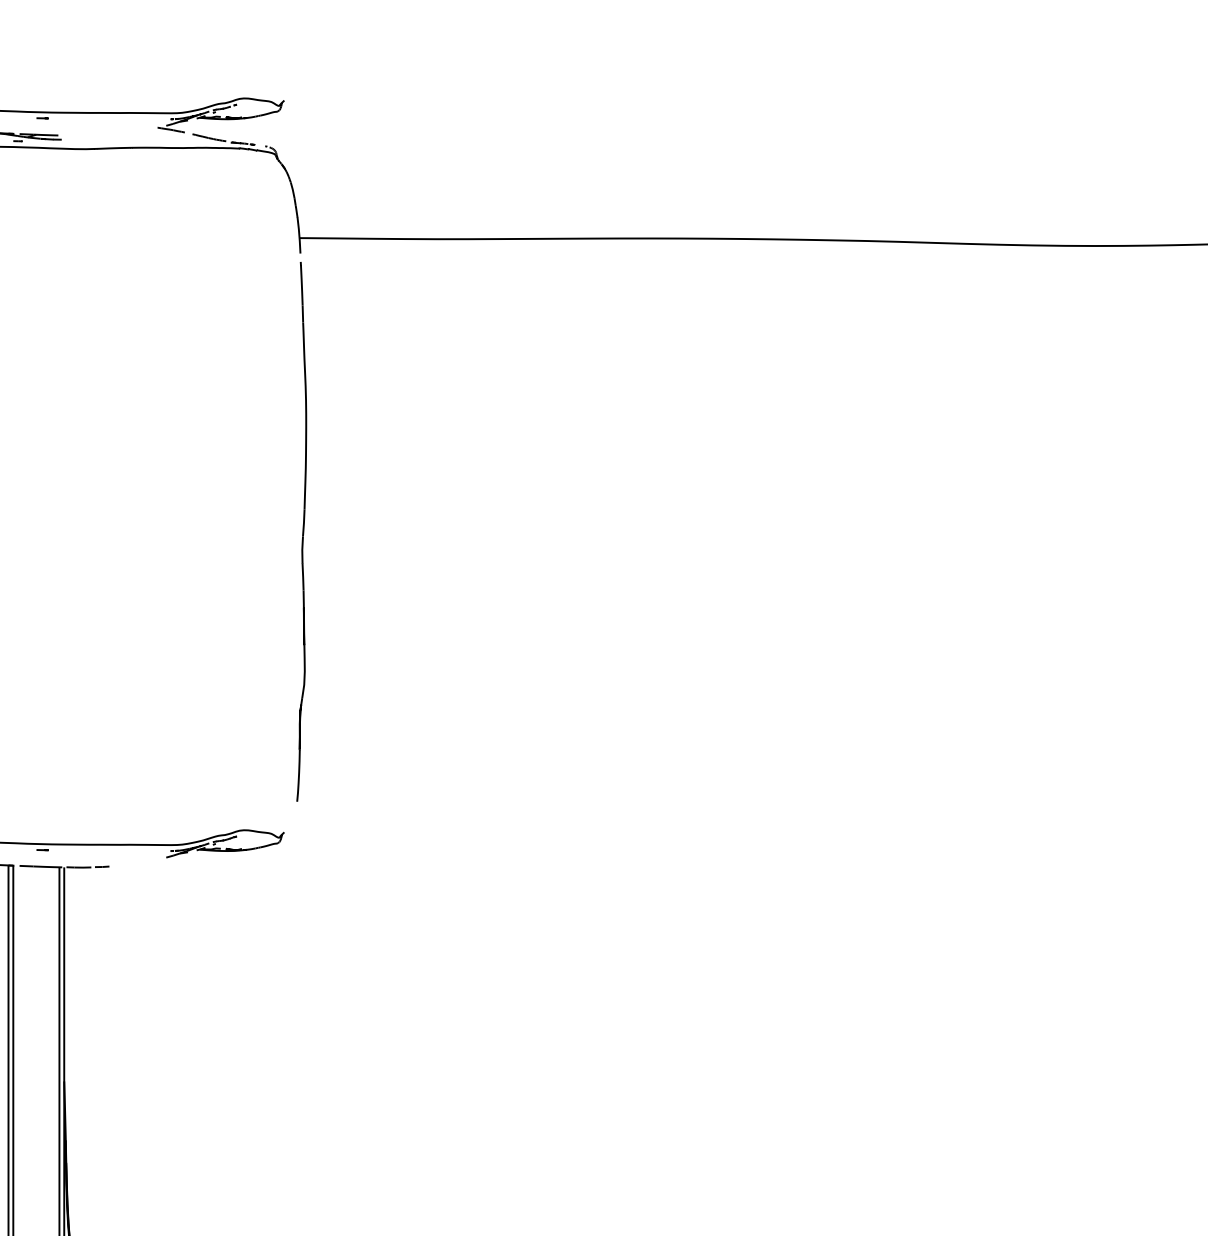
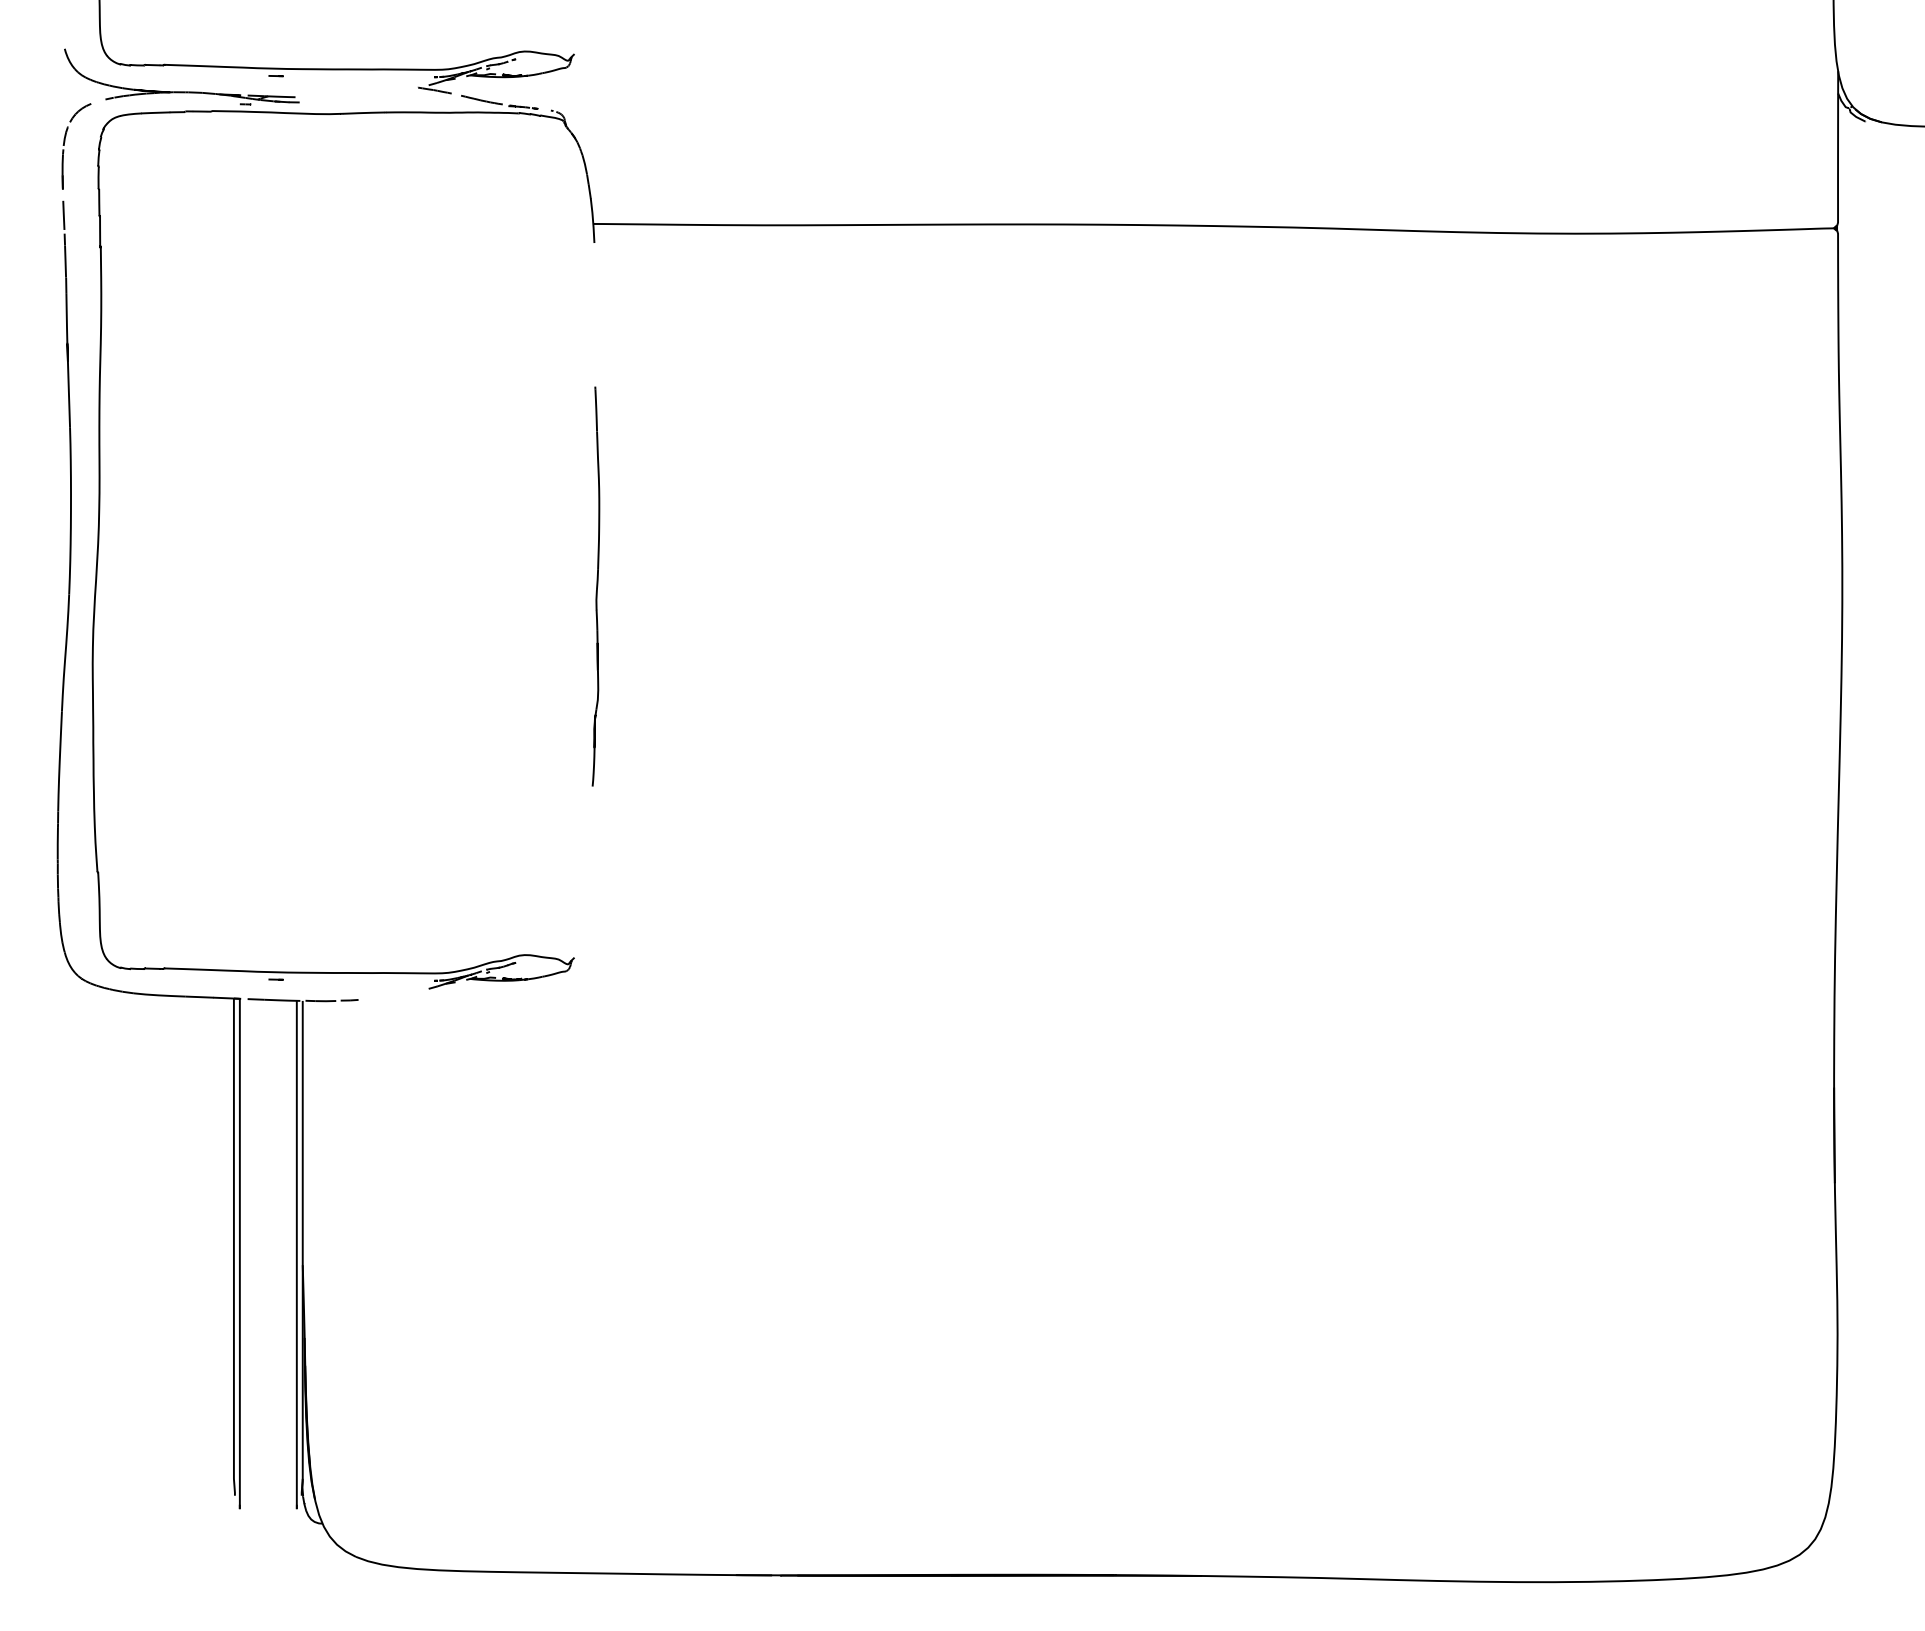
part: (301, 531) -> (595, 586), size x0.6

